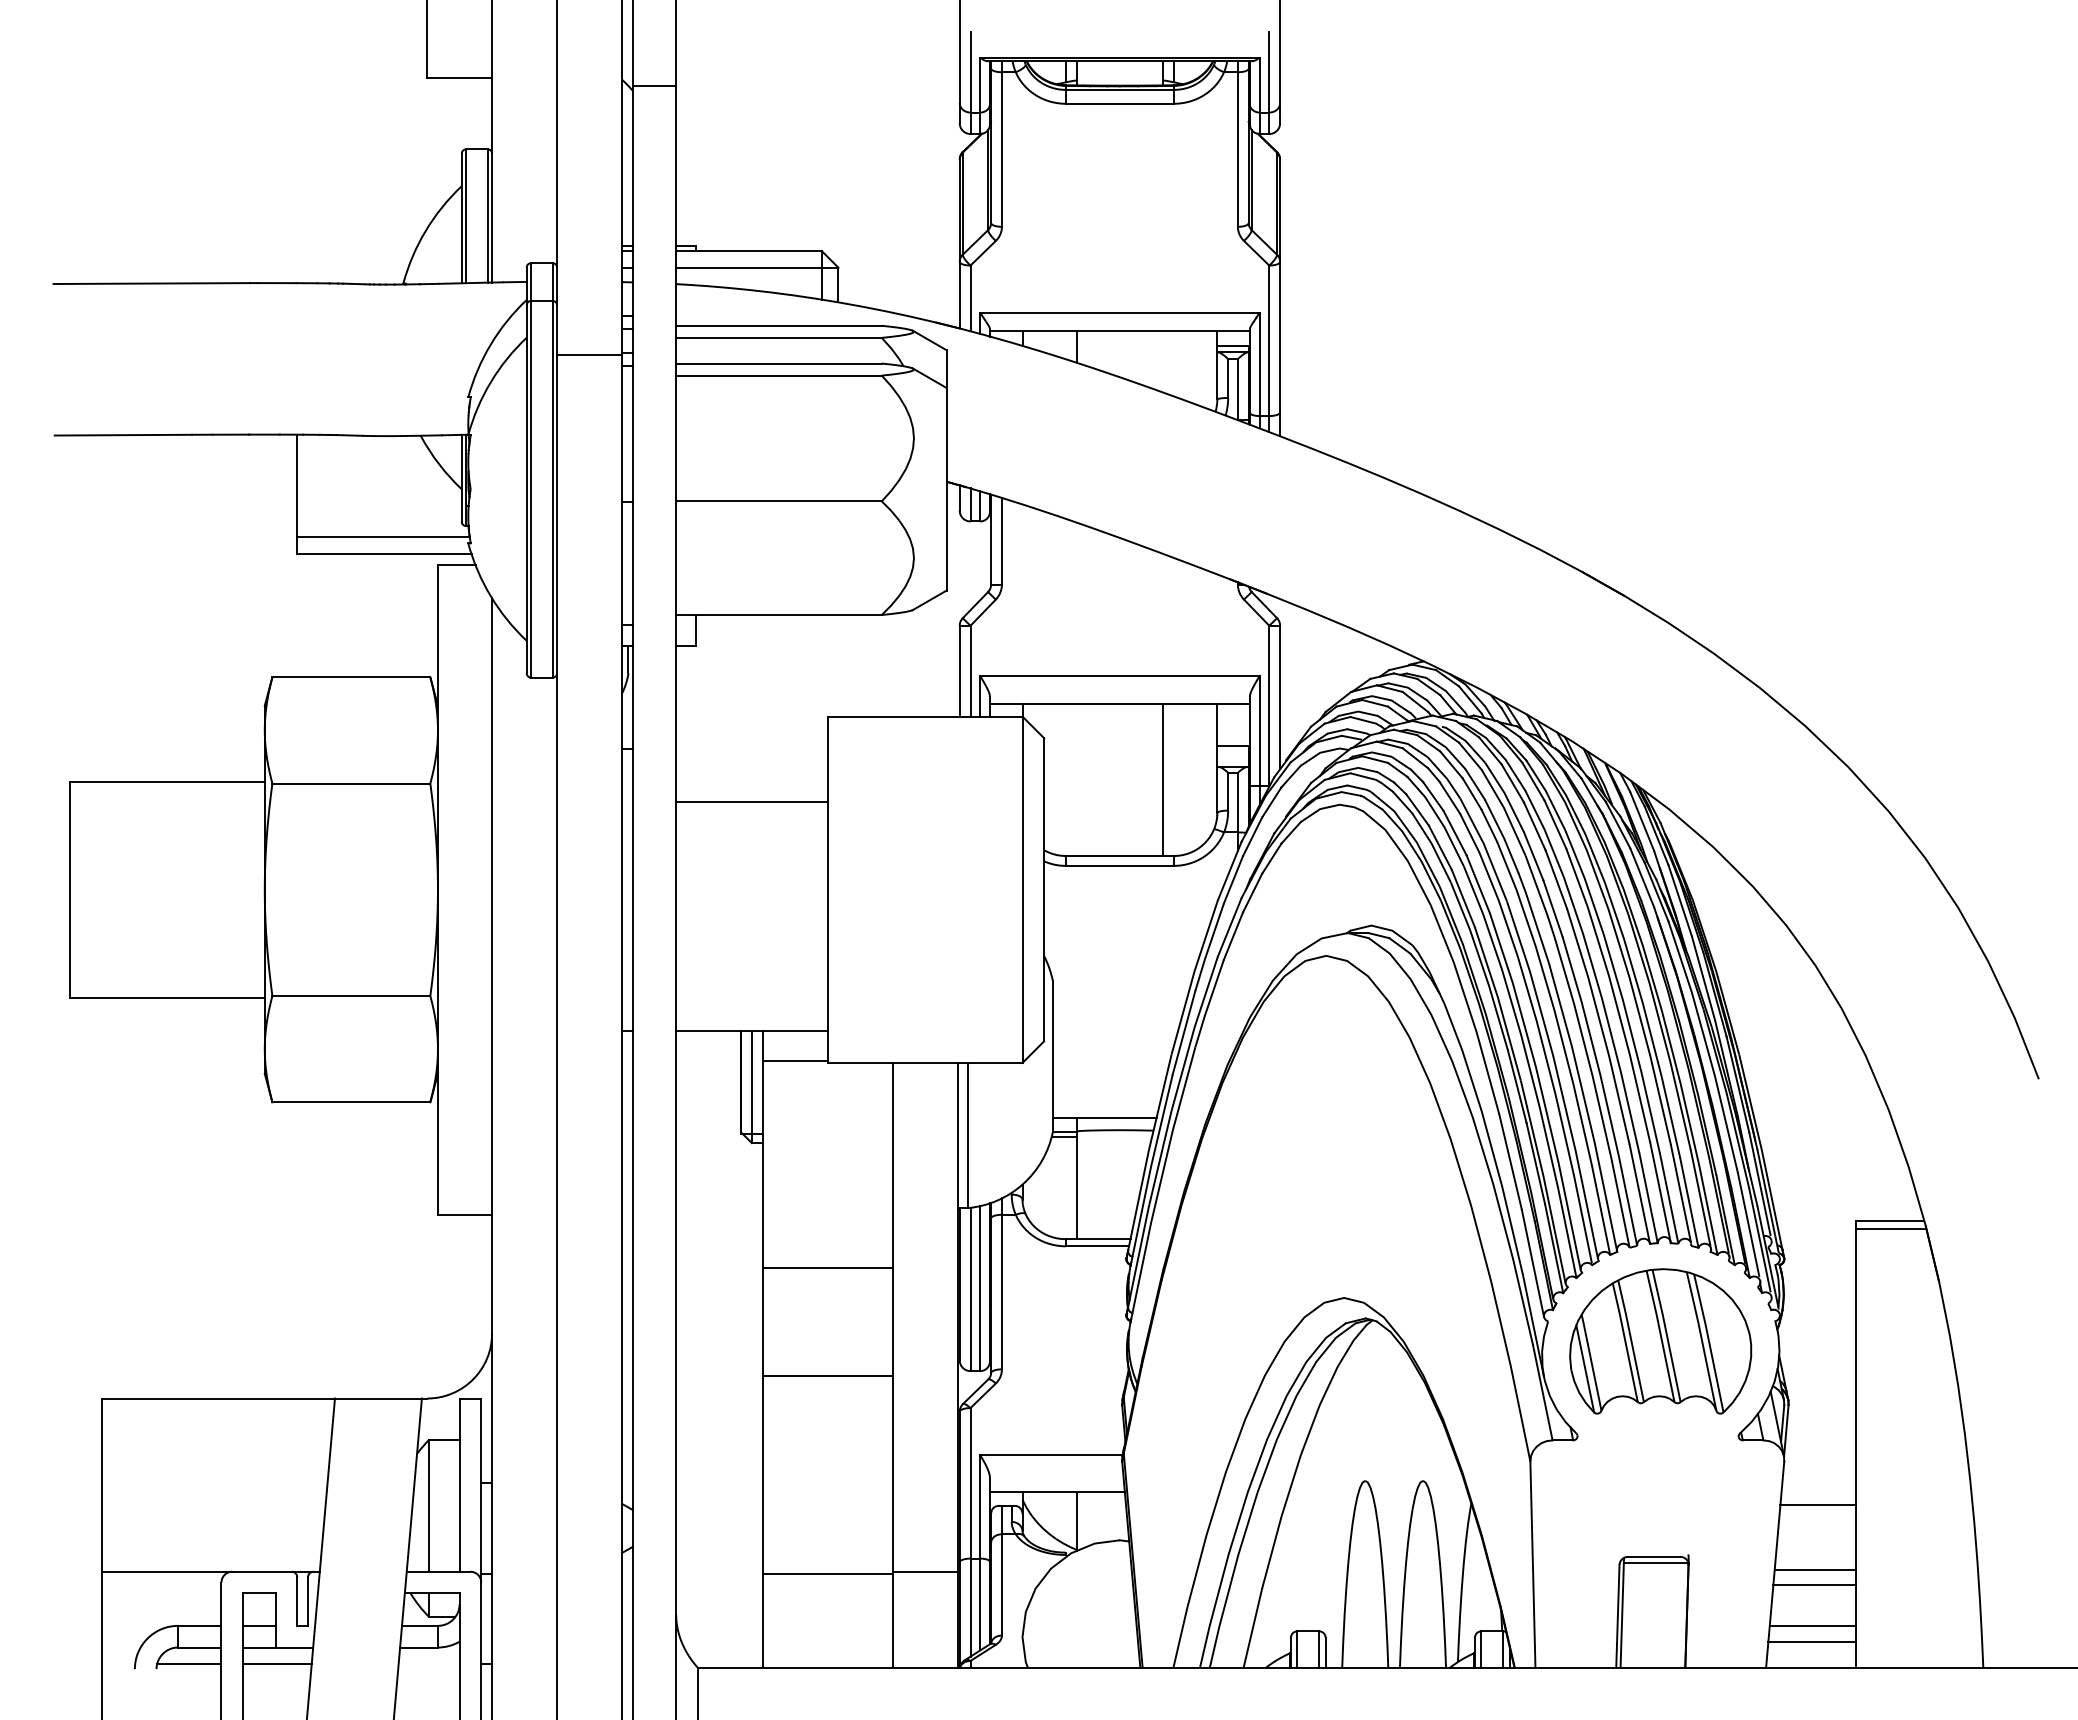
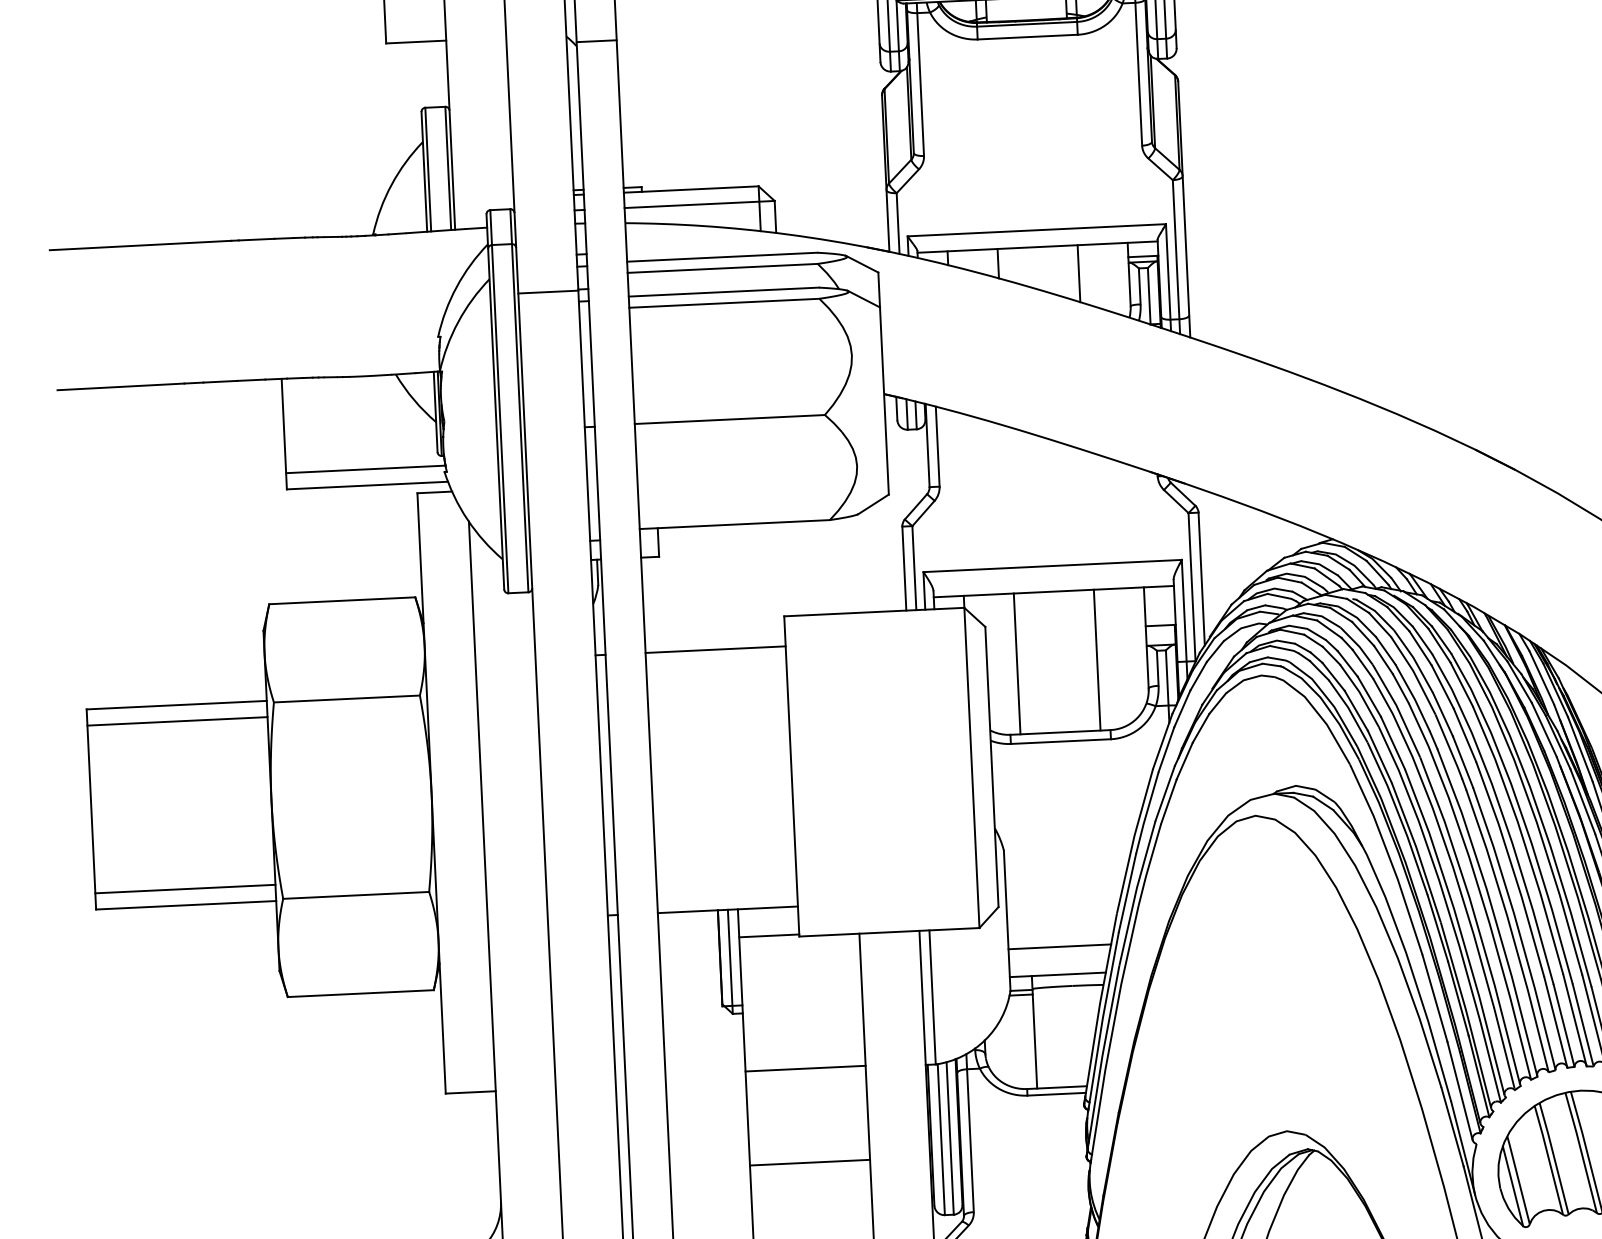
line: (1163, 361) -> (1079, 273), added
line: (1076, 779) -> (1017, 663), added
line: (166, 799) -> (176, 721), added
line: (751, 802) -> (715, 650), moved
line: (166, 980) -> (184, 889), added
line: (1107, 1087) -> (1059, 946), added
line: (827, 1267) -> (805, 1068), moved
line: (827, 1375) -> (809, 1162), moved

